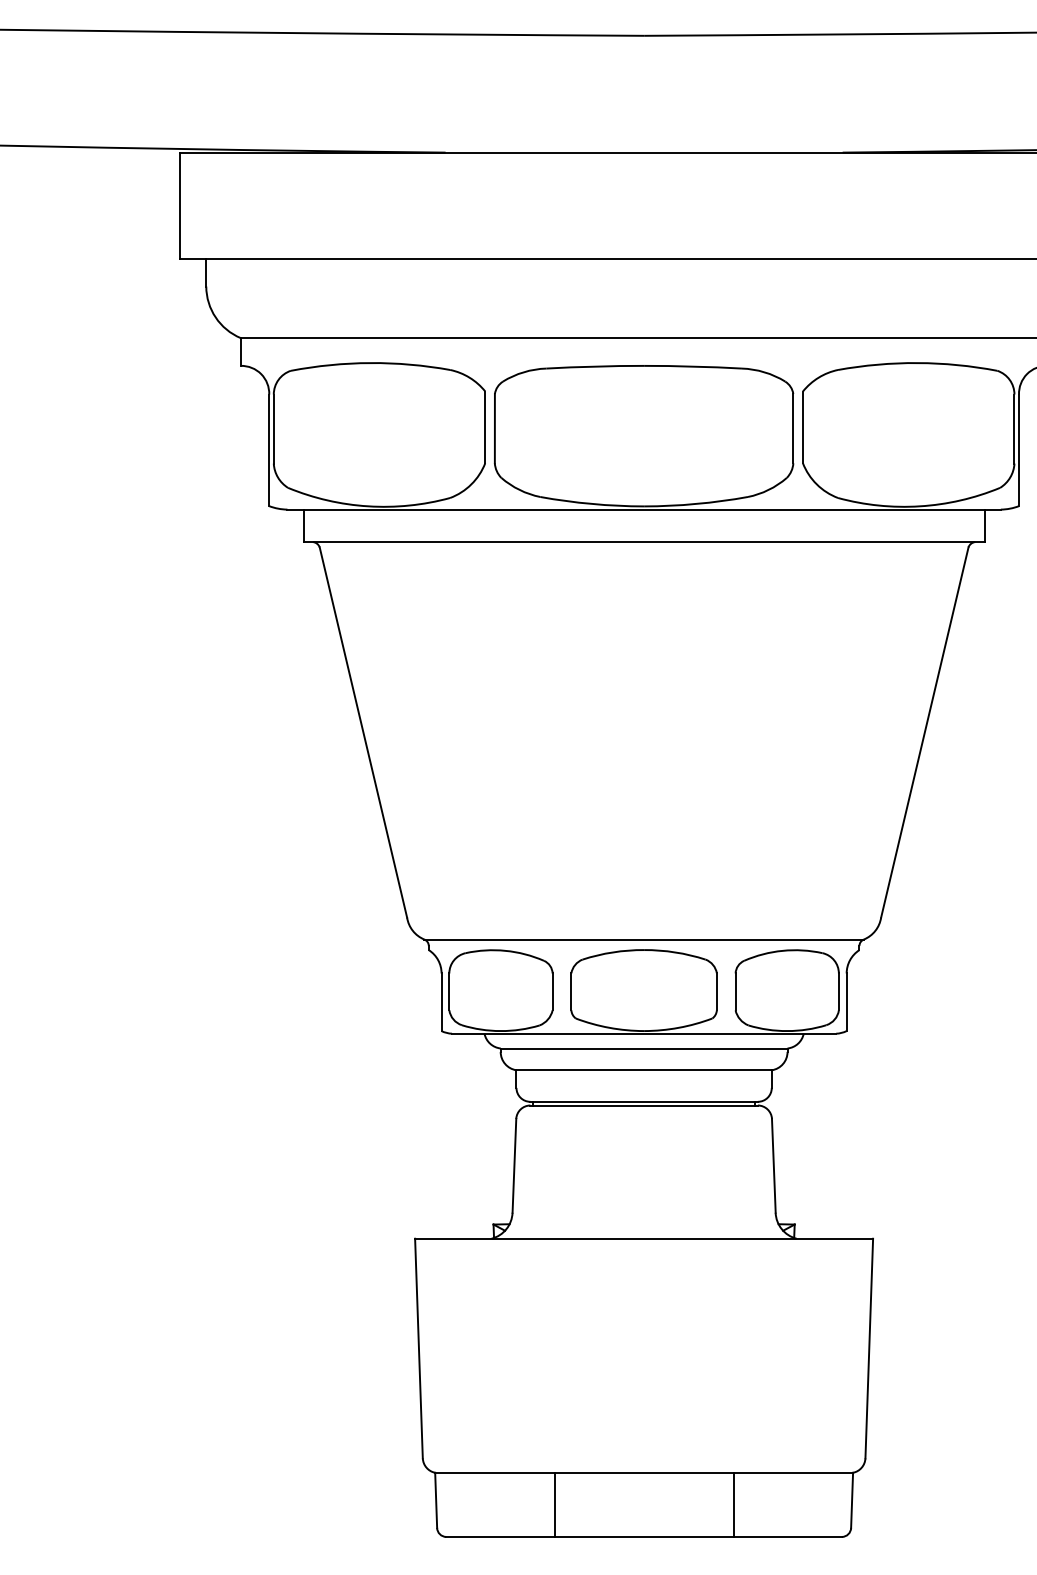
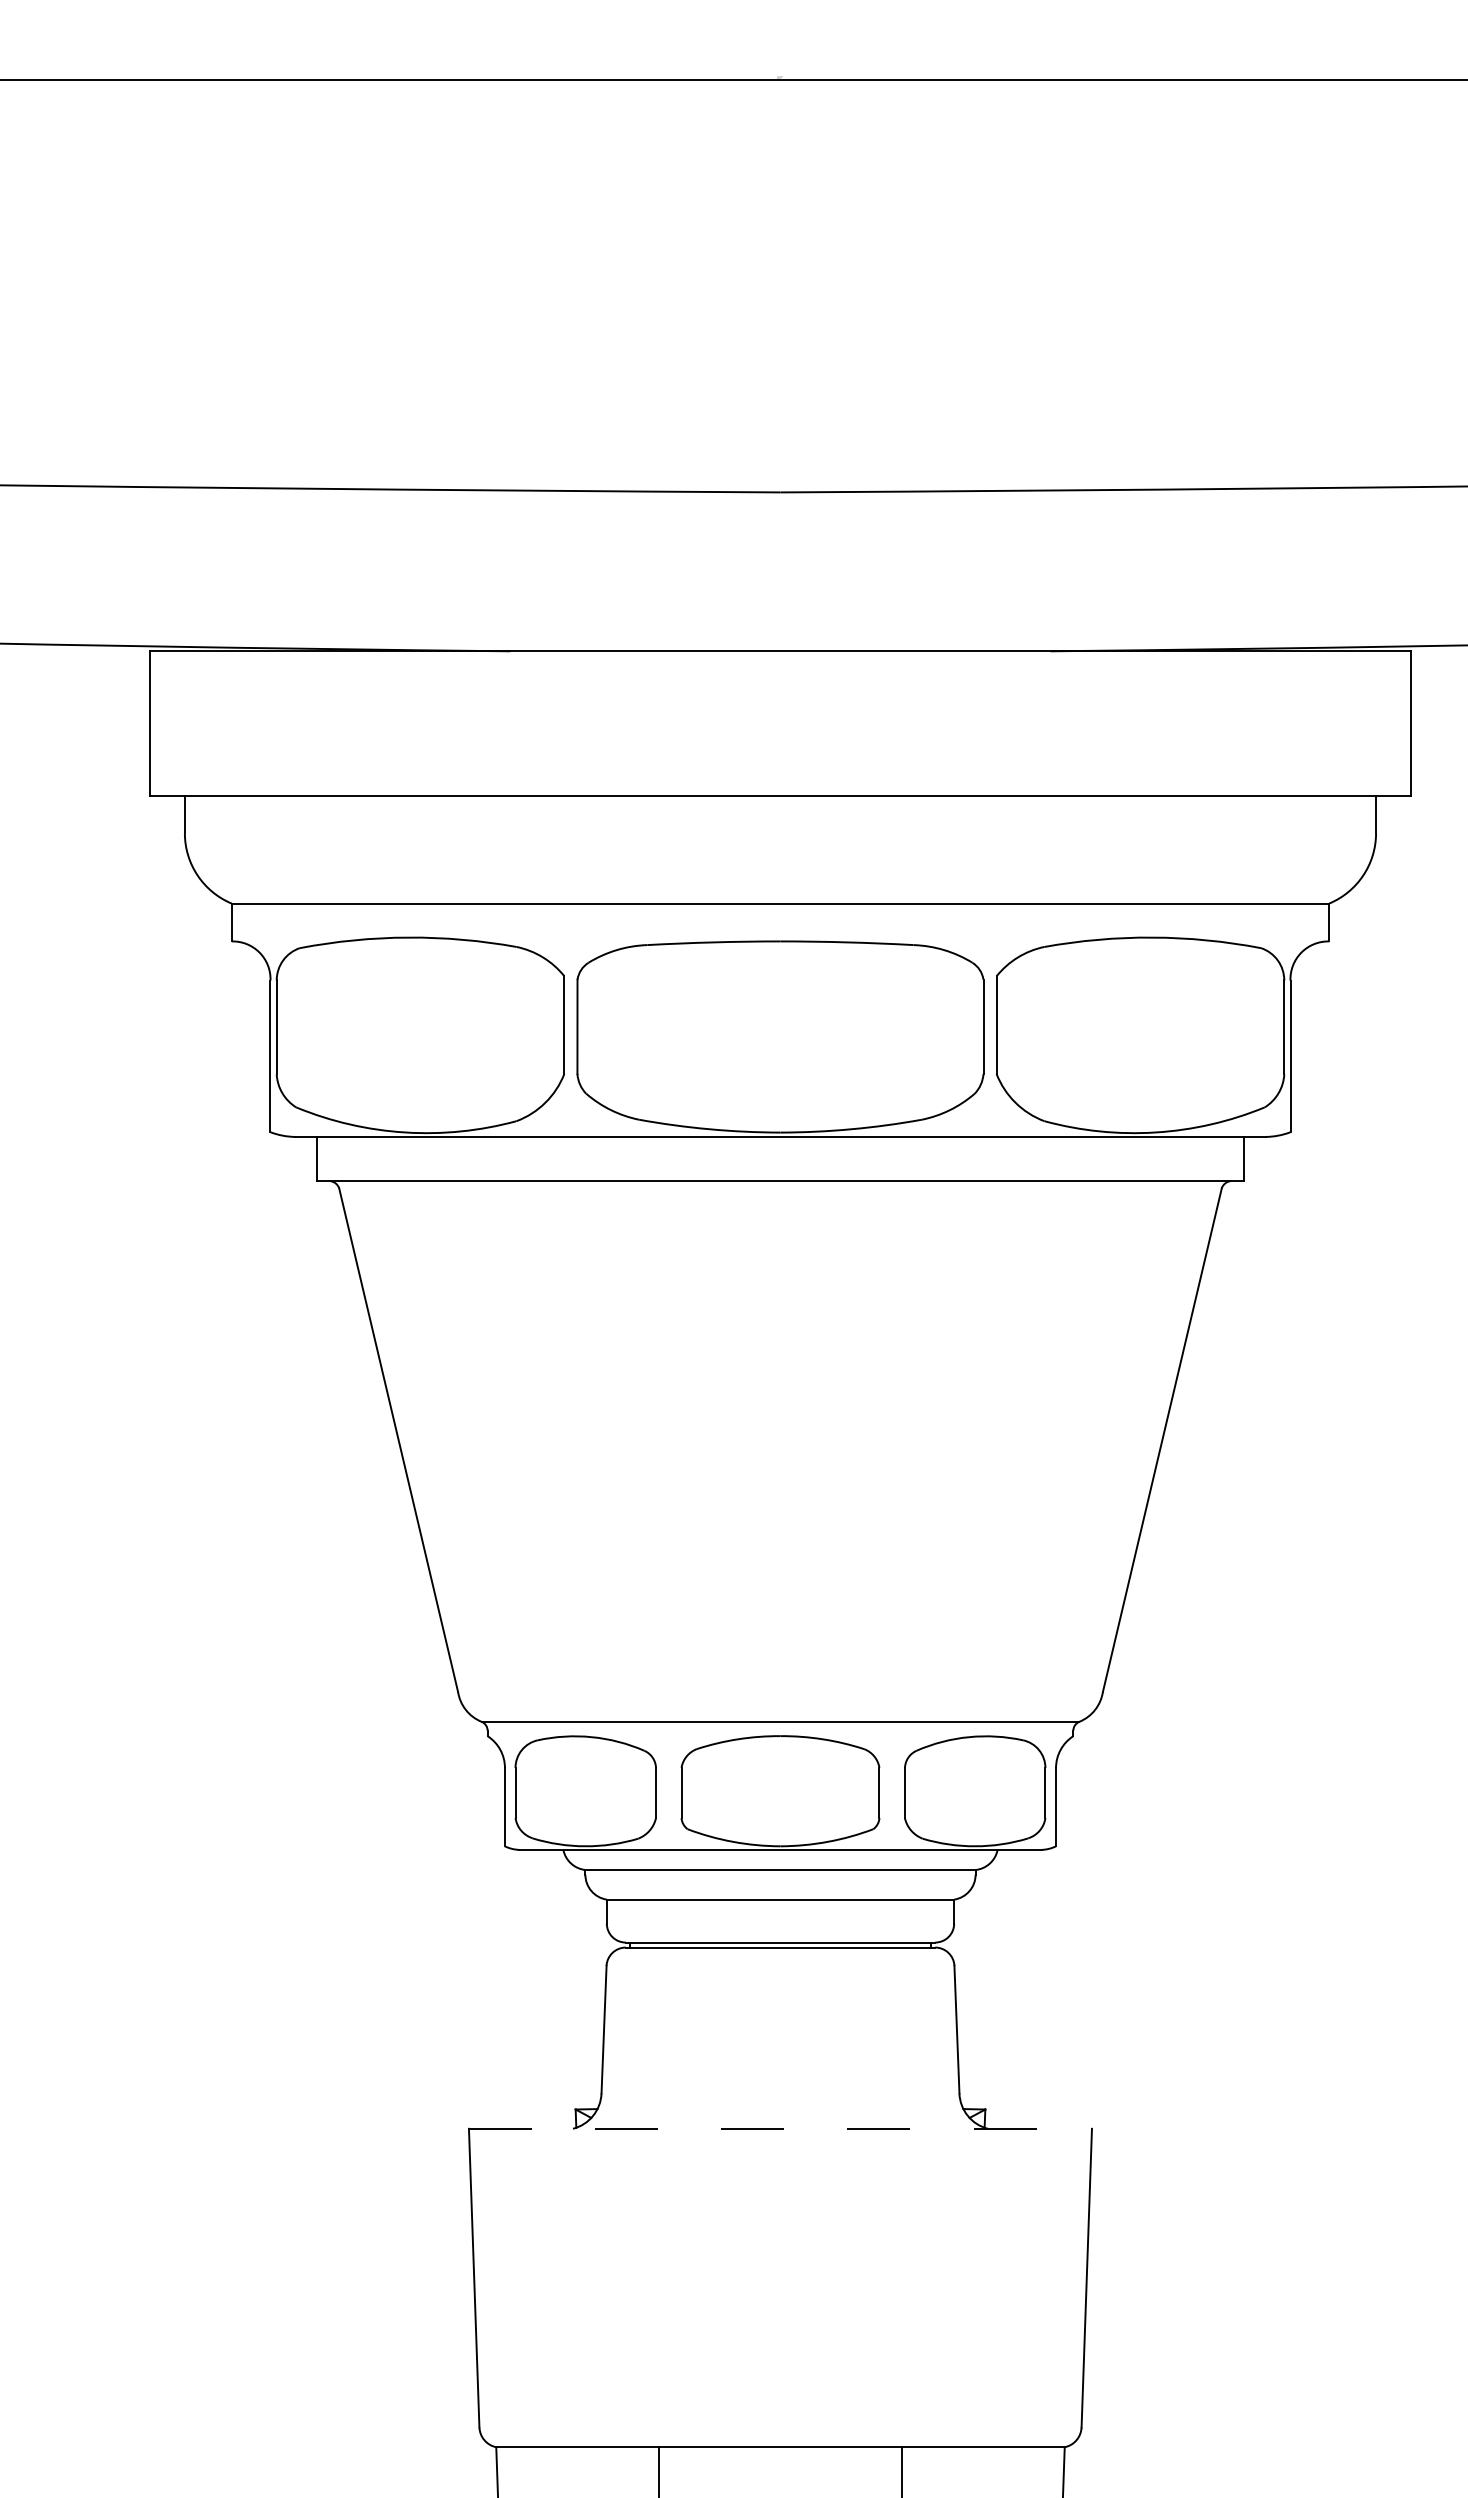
line: (644, 1238) -> (780, 2128), solid -> dashed

